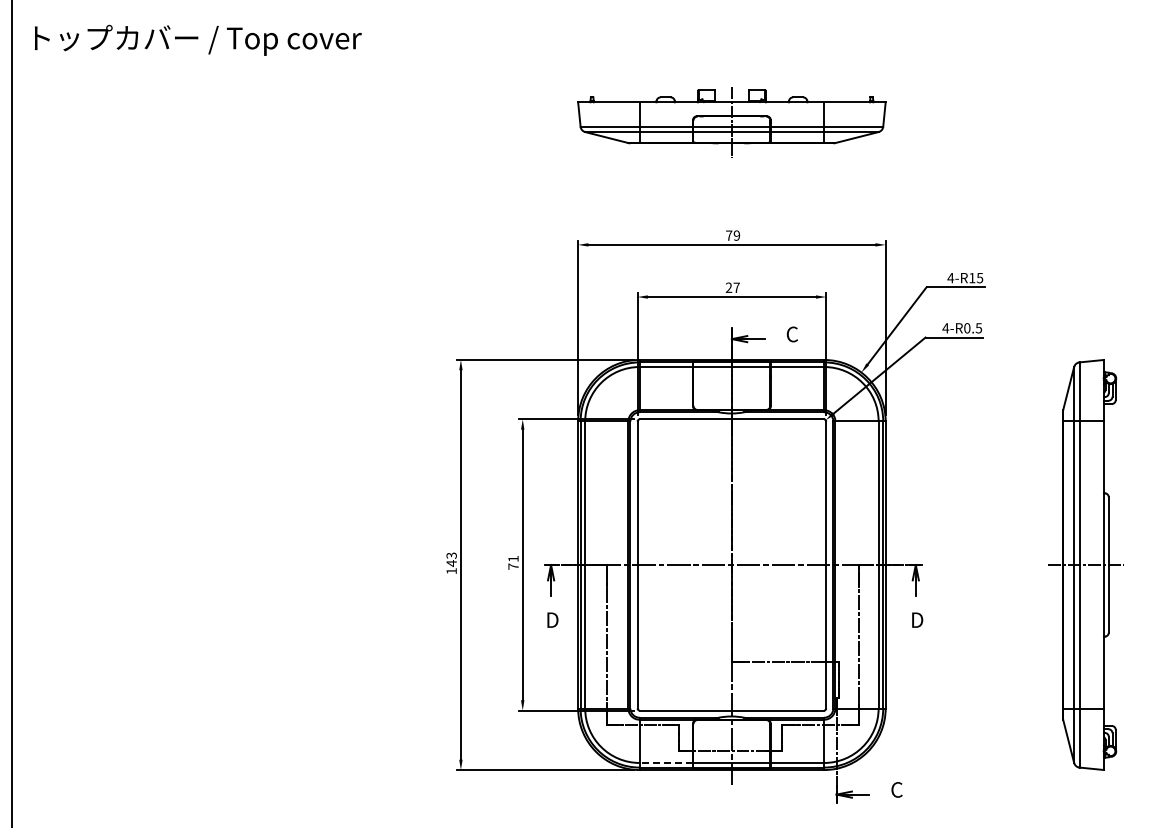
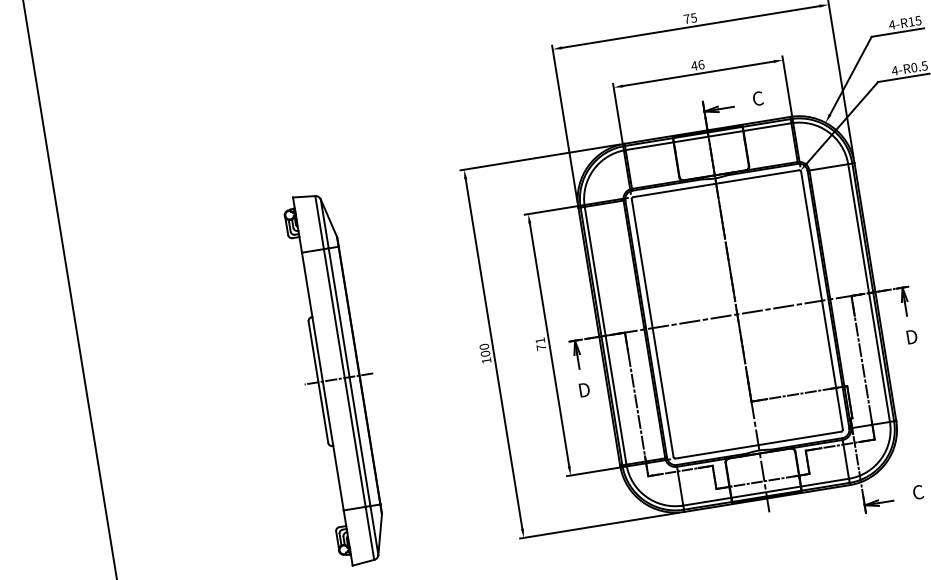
text: (736, 235) -> (693, 17), 79 -> 75
text: (732, 287) -> (697, 65), 27 -> 46
text: (451, 559) -> (484, 350), 143 -> 100
part: (287, 564) -> (338, 378), added
line: (666, 762) -> (707, 501), dashed -> solid

